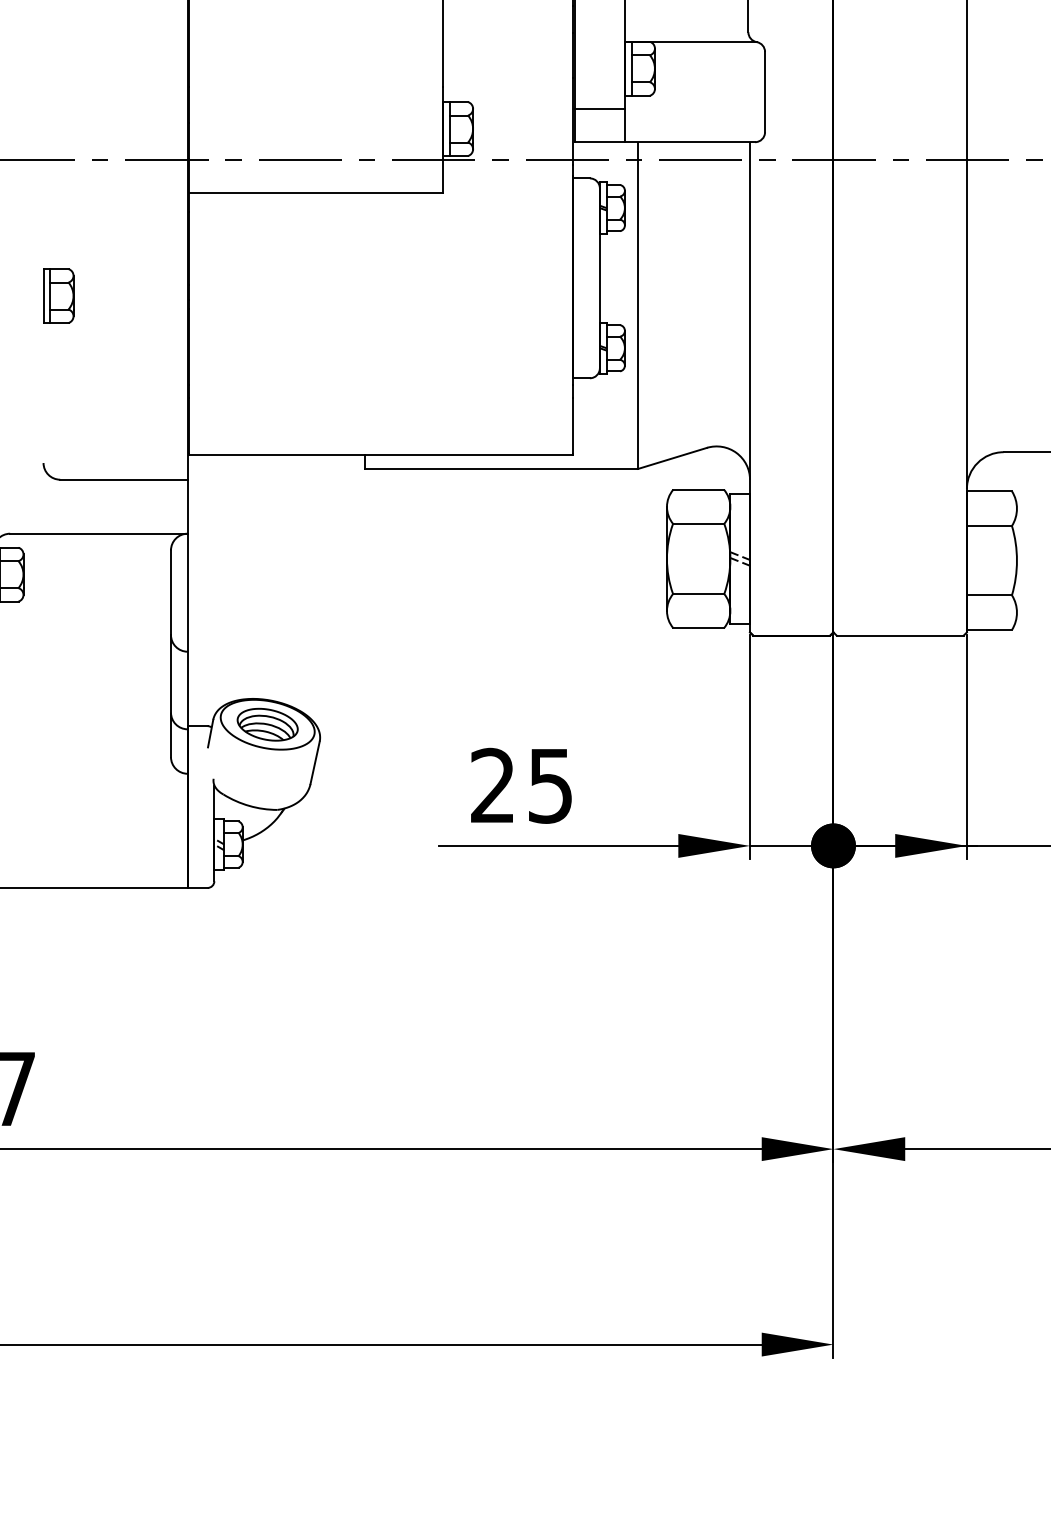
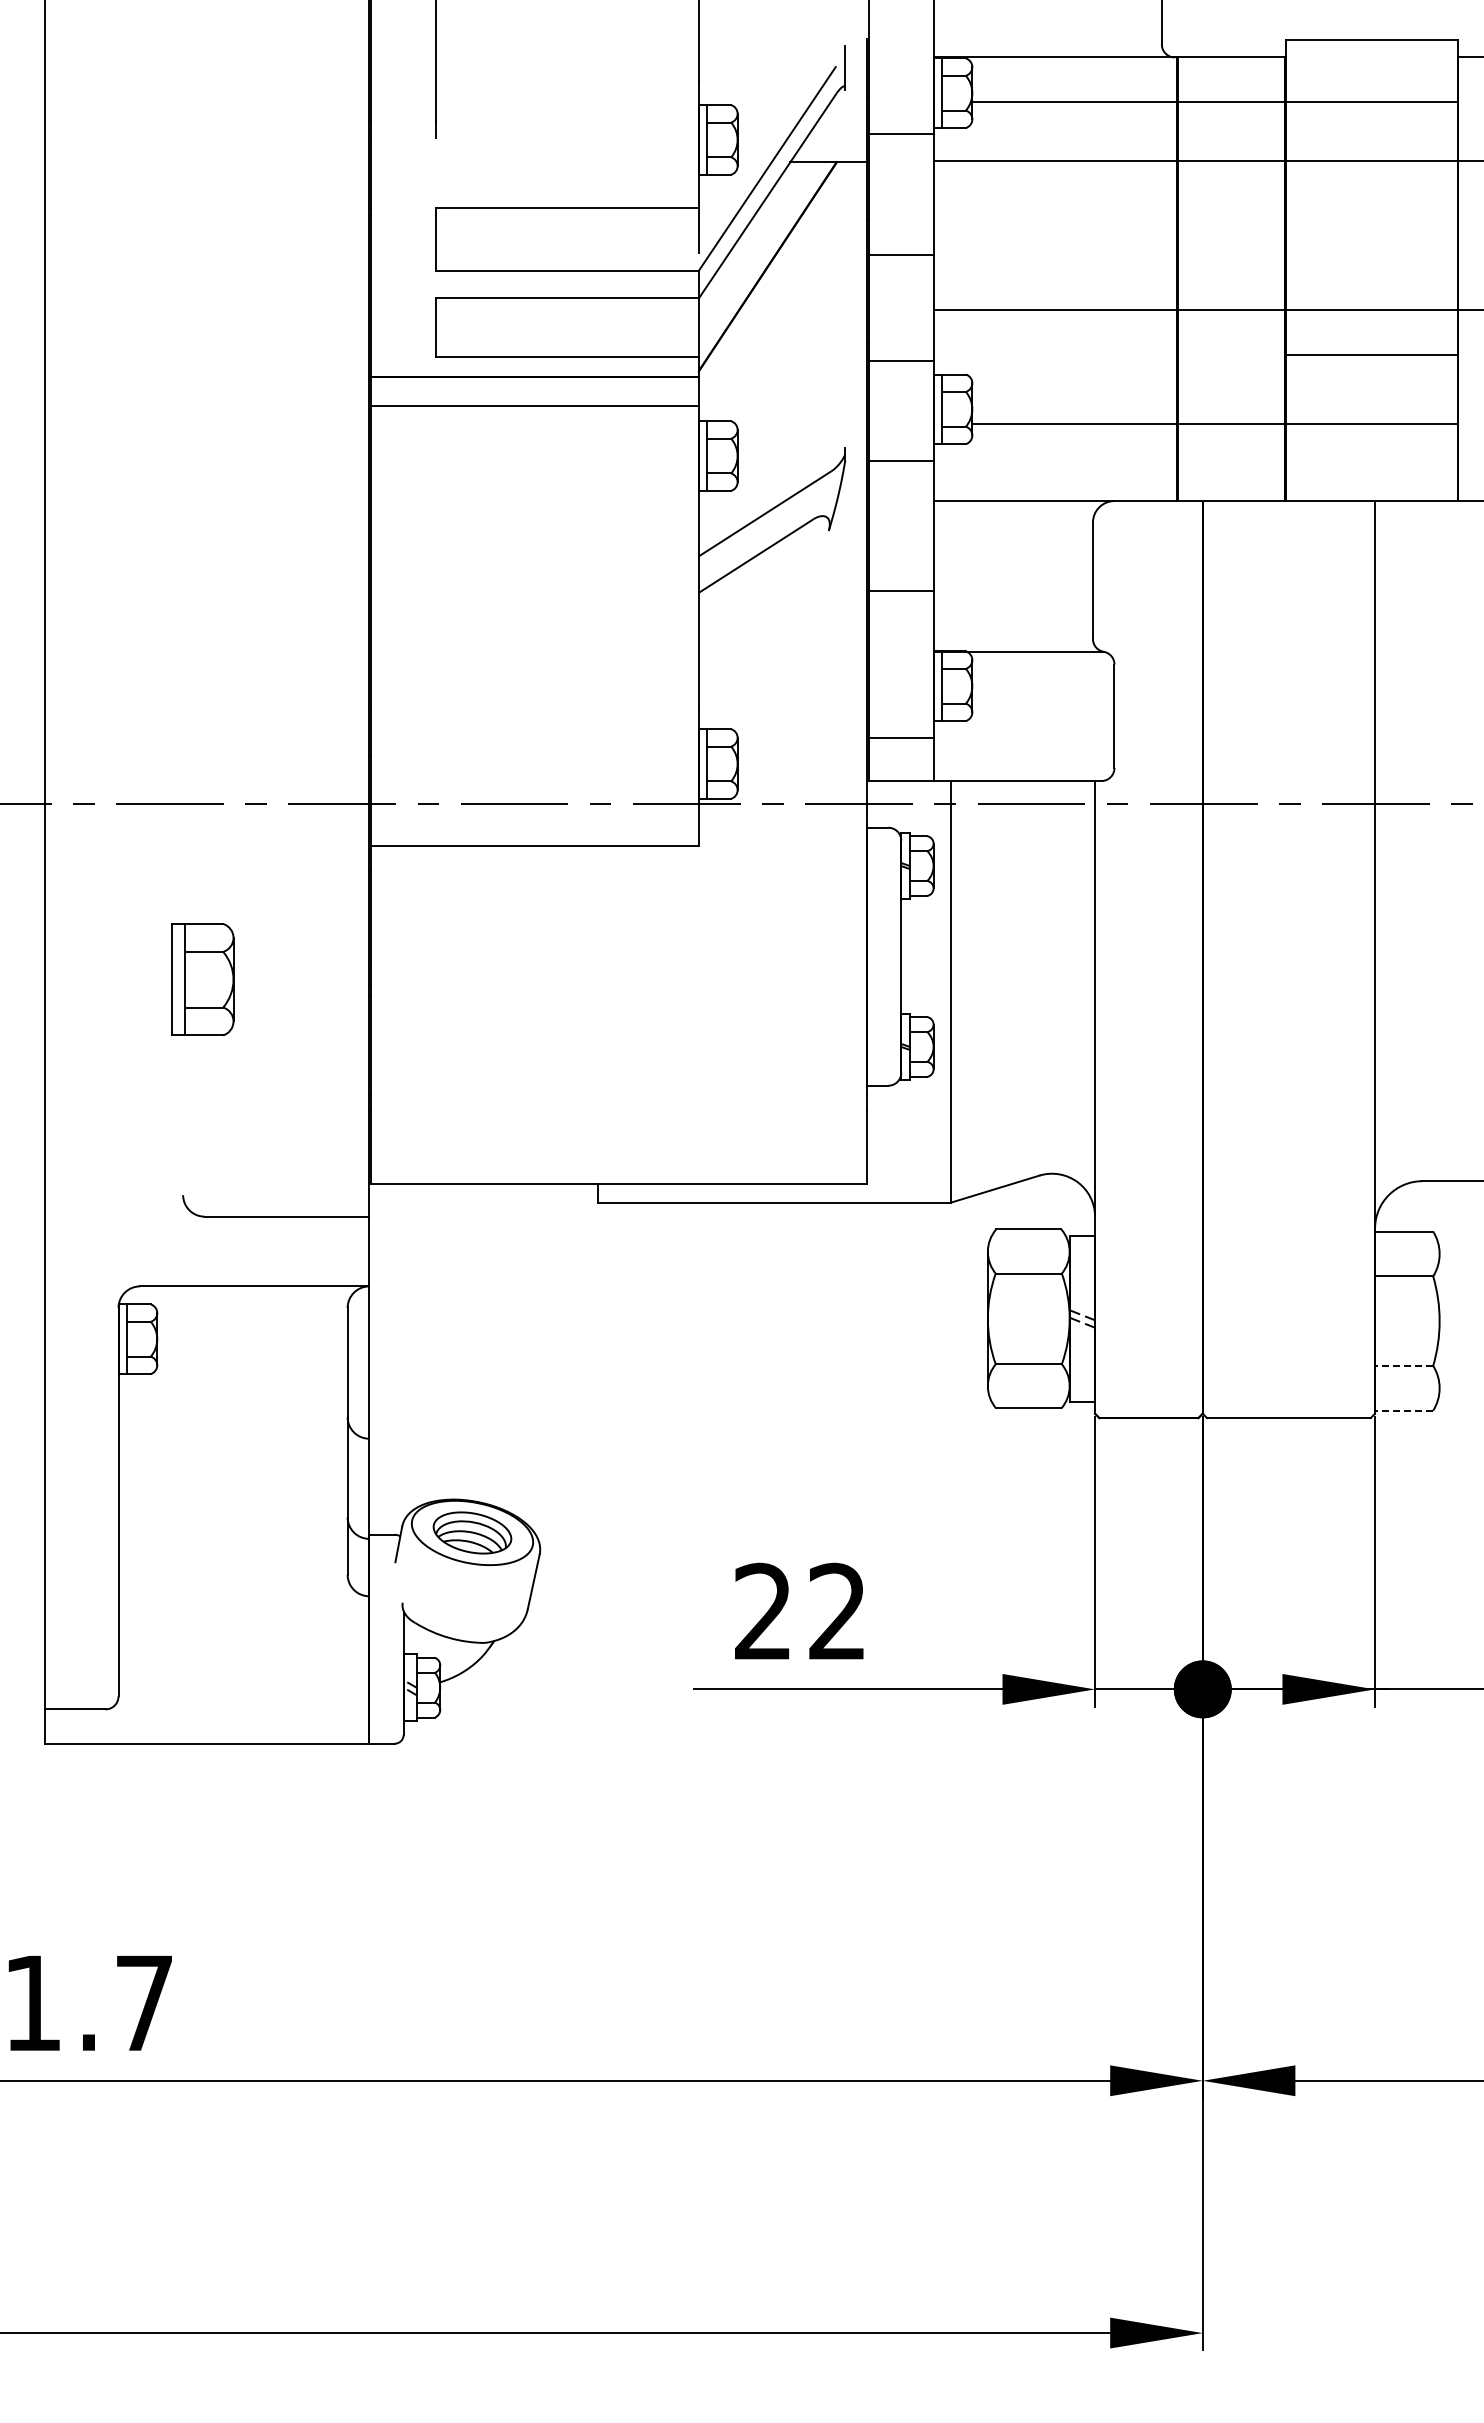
part: (58, 295) -> (202, 979), size x1.6
line: (988, 595) -> (1403, 1365), solid -> dashed
line: (988, 629) -> (1403, 1410), solid -> dashed
text: (549, 785) -> (836, 1611), 25 -> 22

